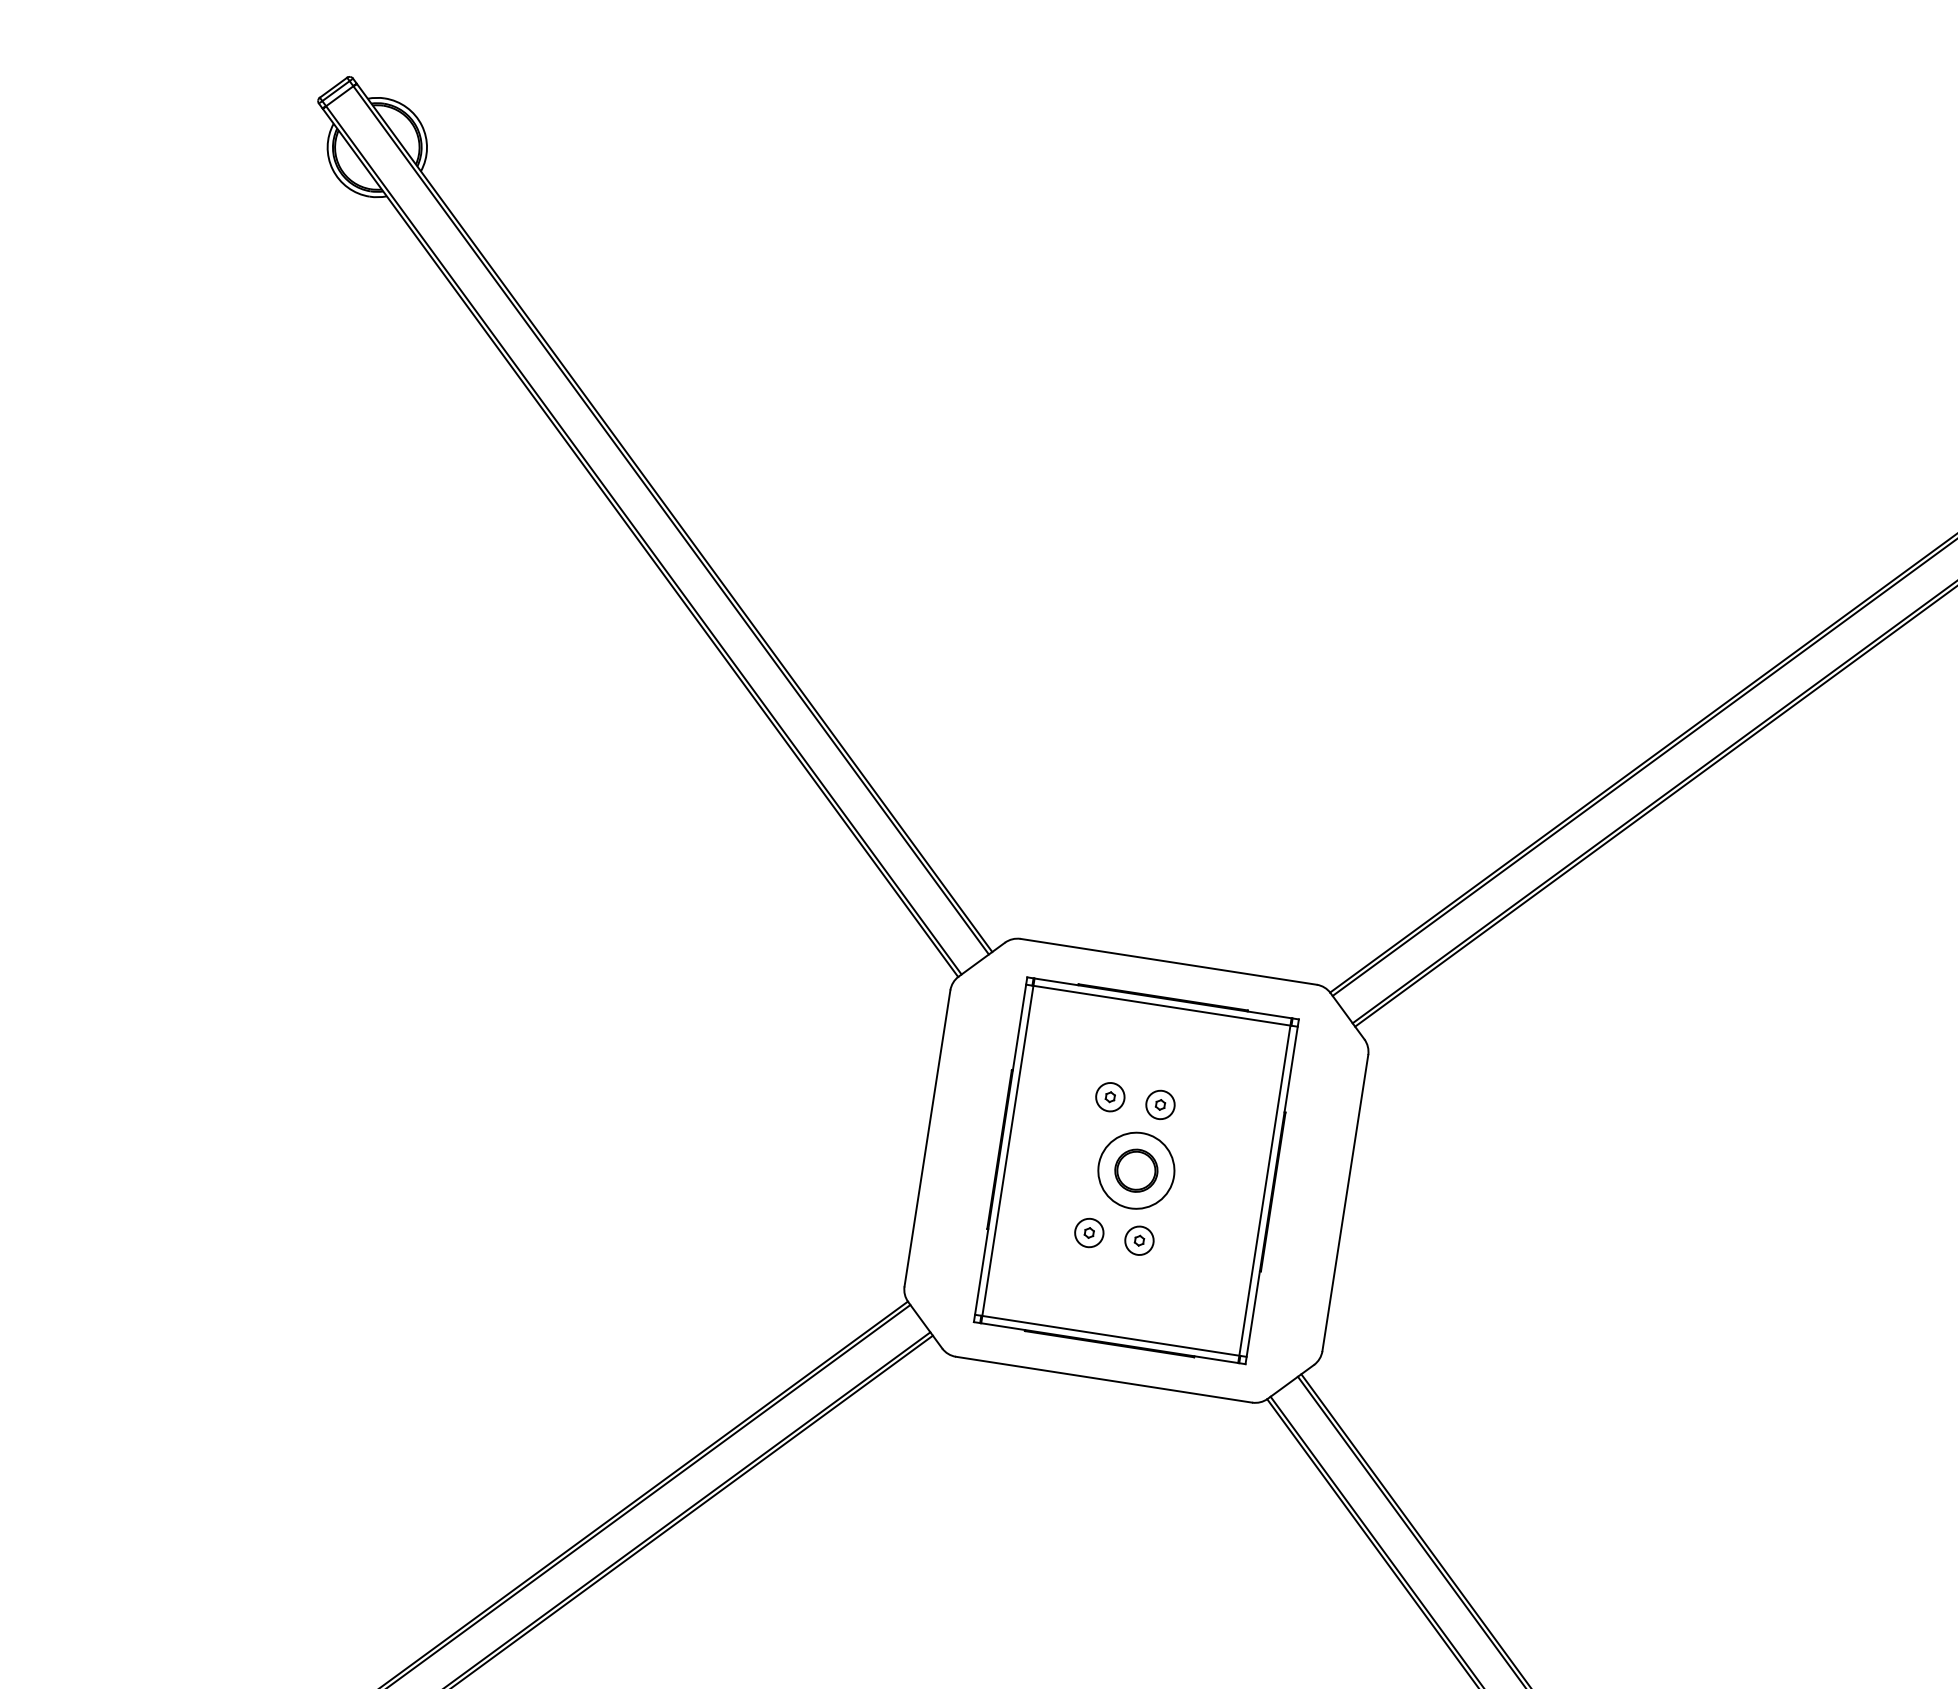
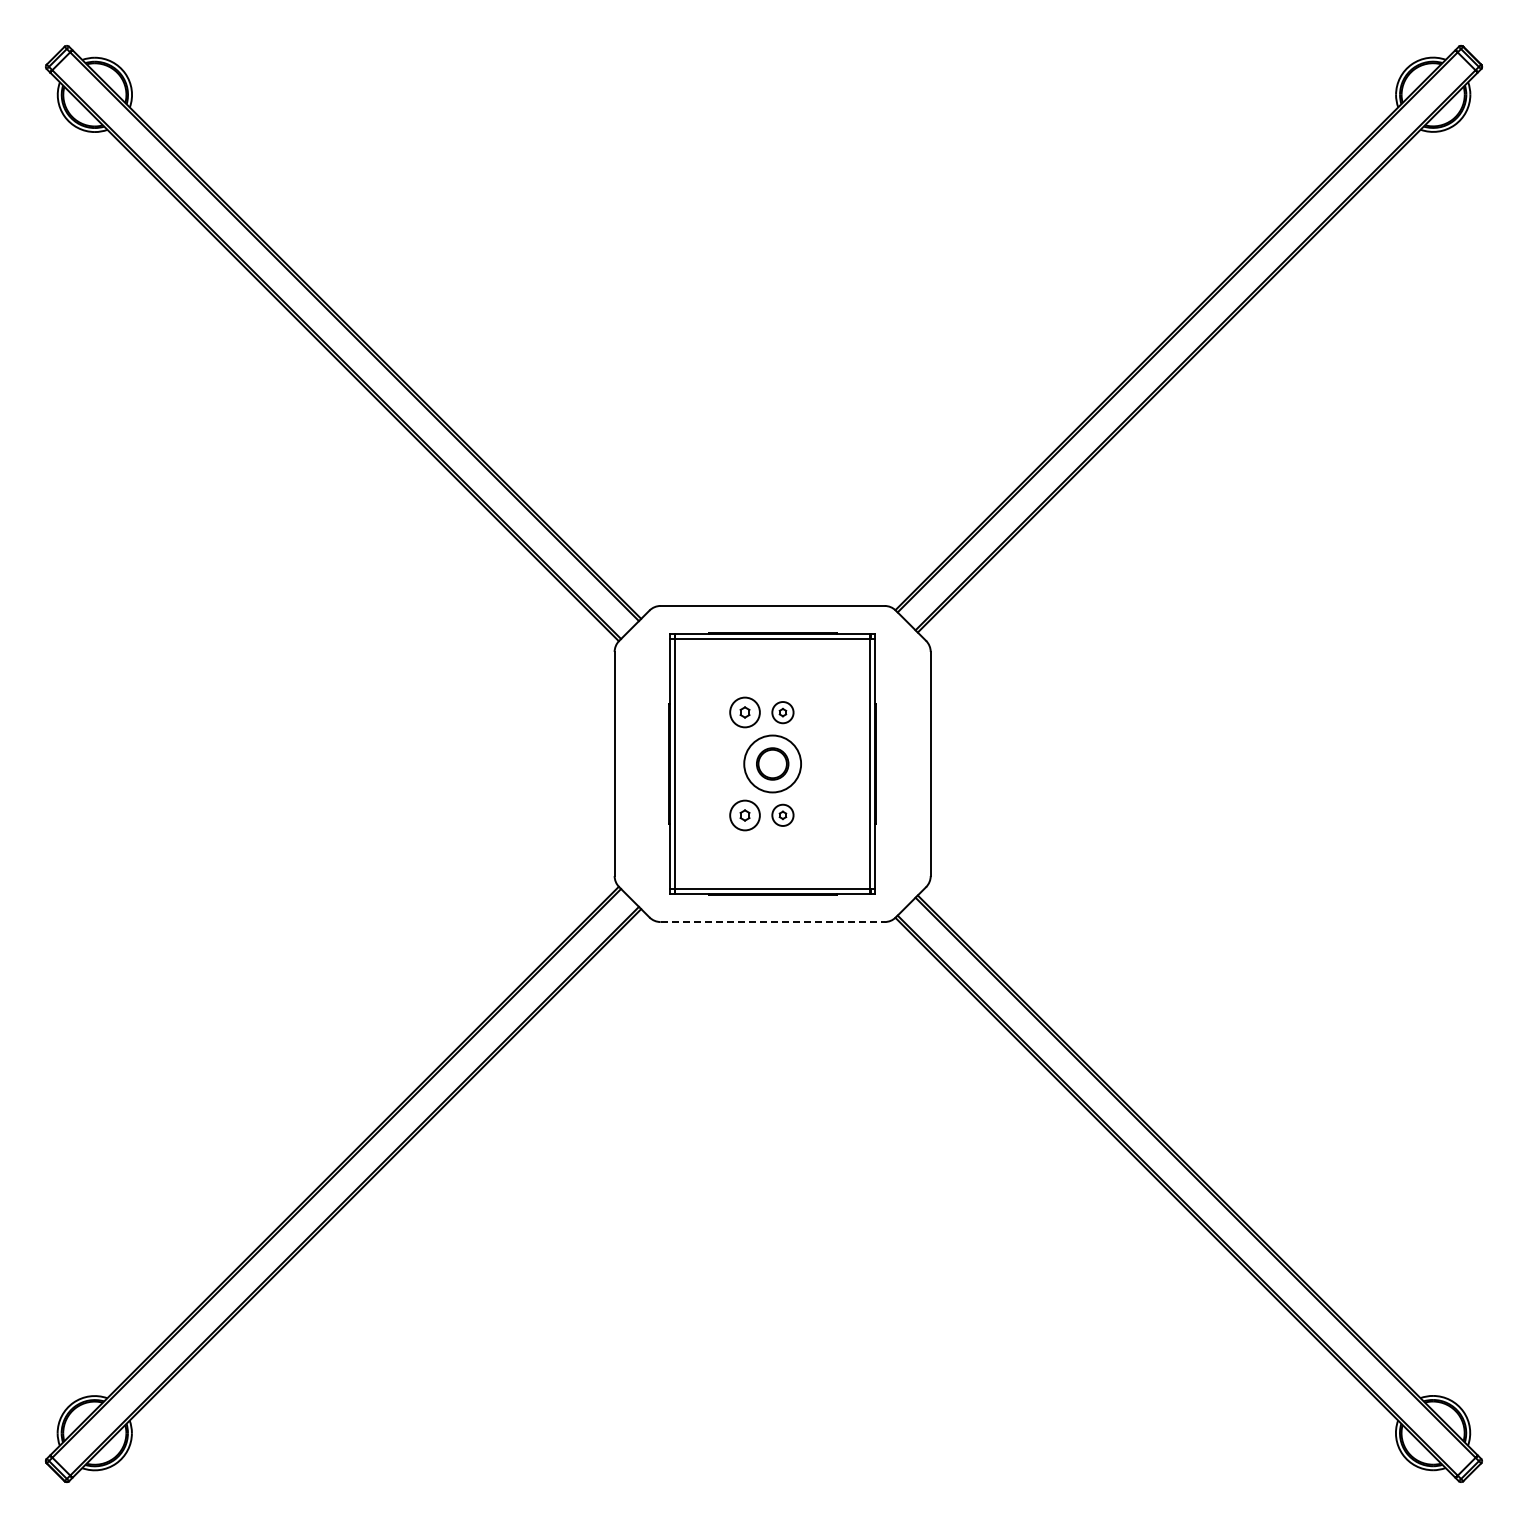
part: (1109, 1096) -> (744, 712), size x1.4
part: (1088, 1231) -> (744, 814), size x1.4
line: (1103, 1380) -> (772, 922), solid -> dashed

